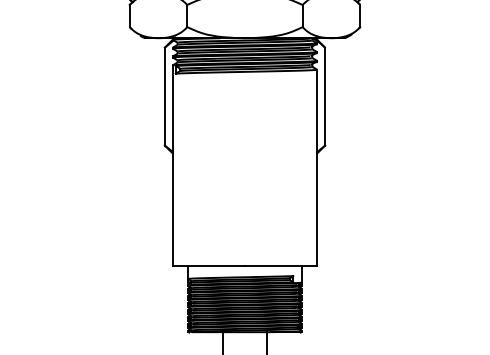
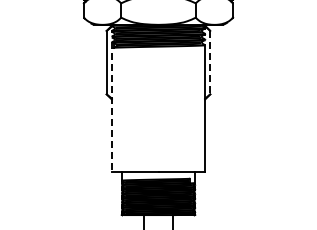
line: (325, 96) -> (210, 62), solid -> dashed
line: (172, 165) -> (111, 107), solid -> dashed

